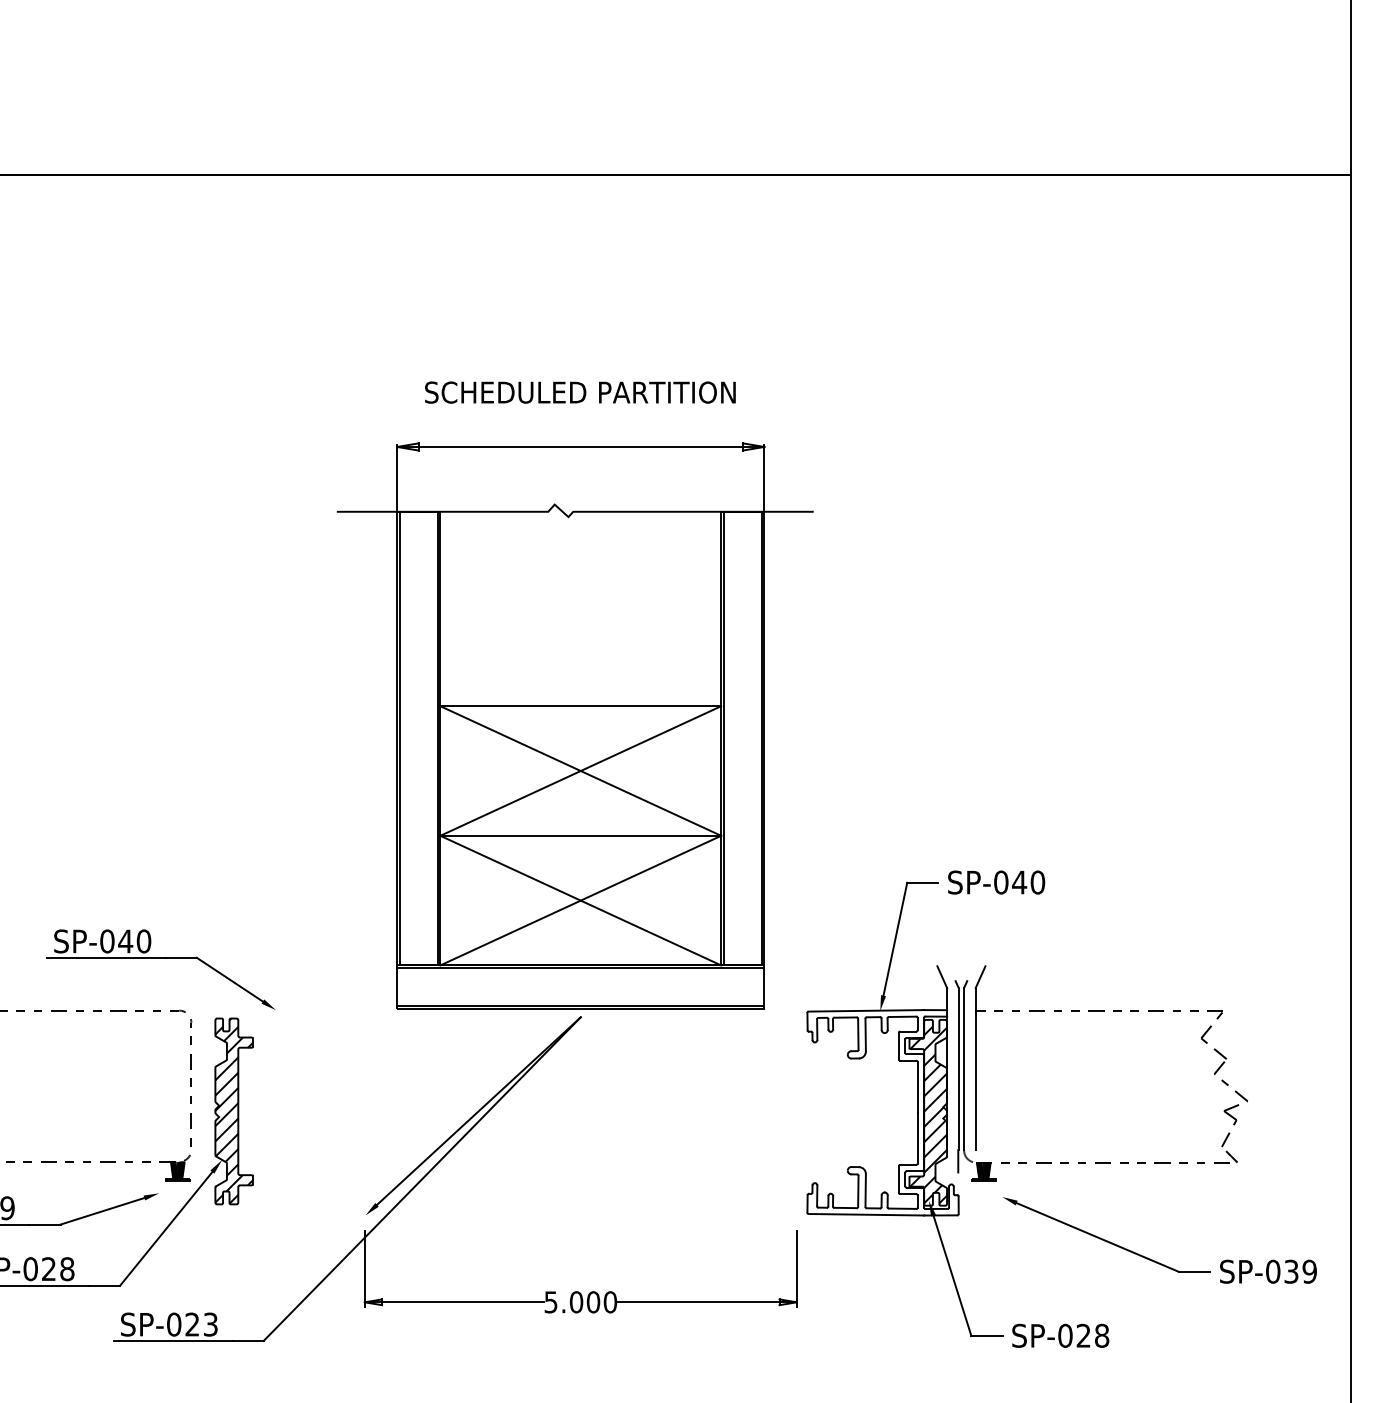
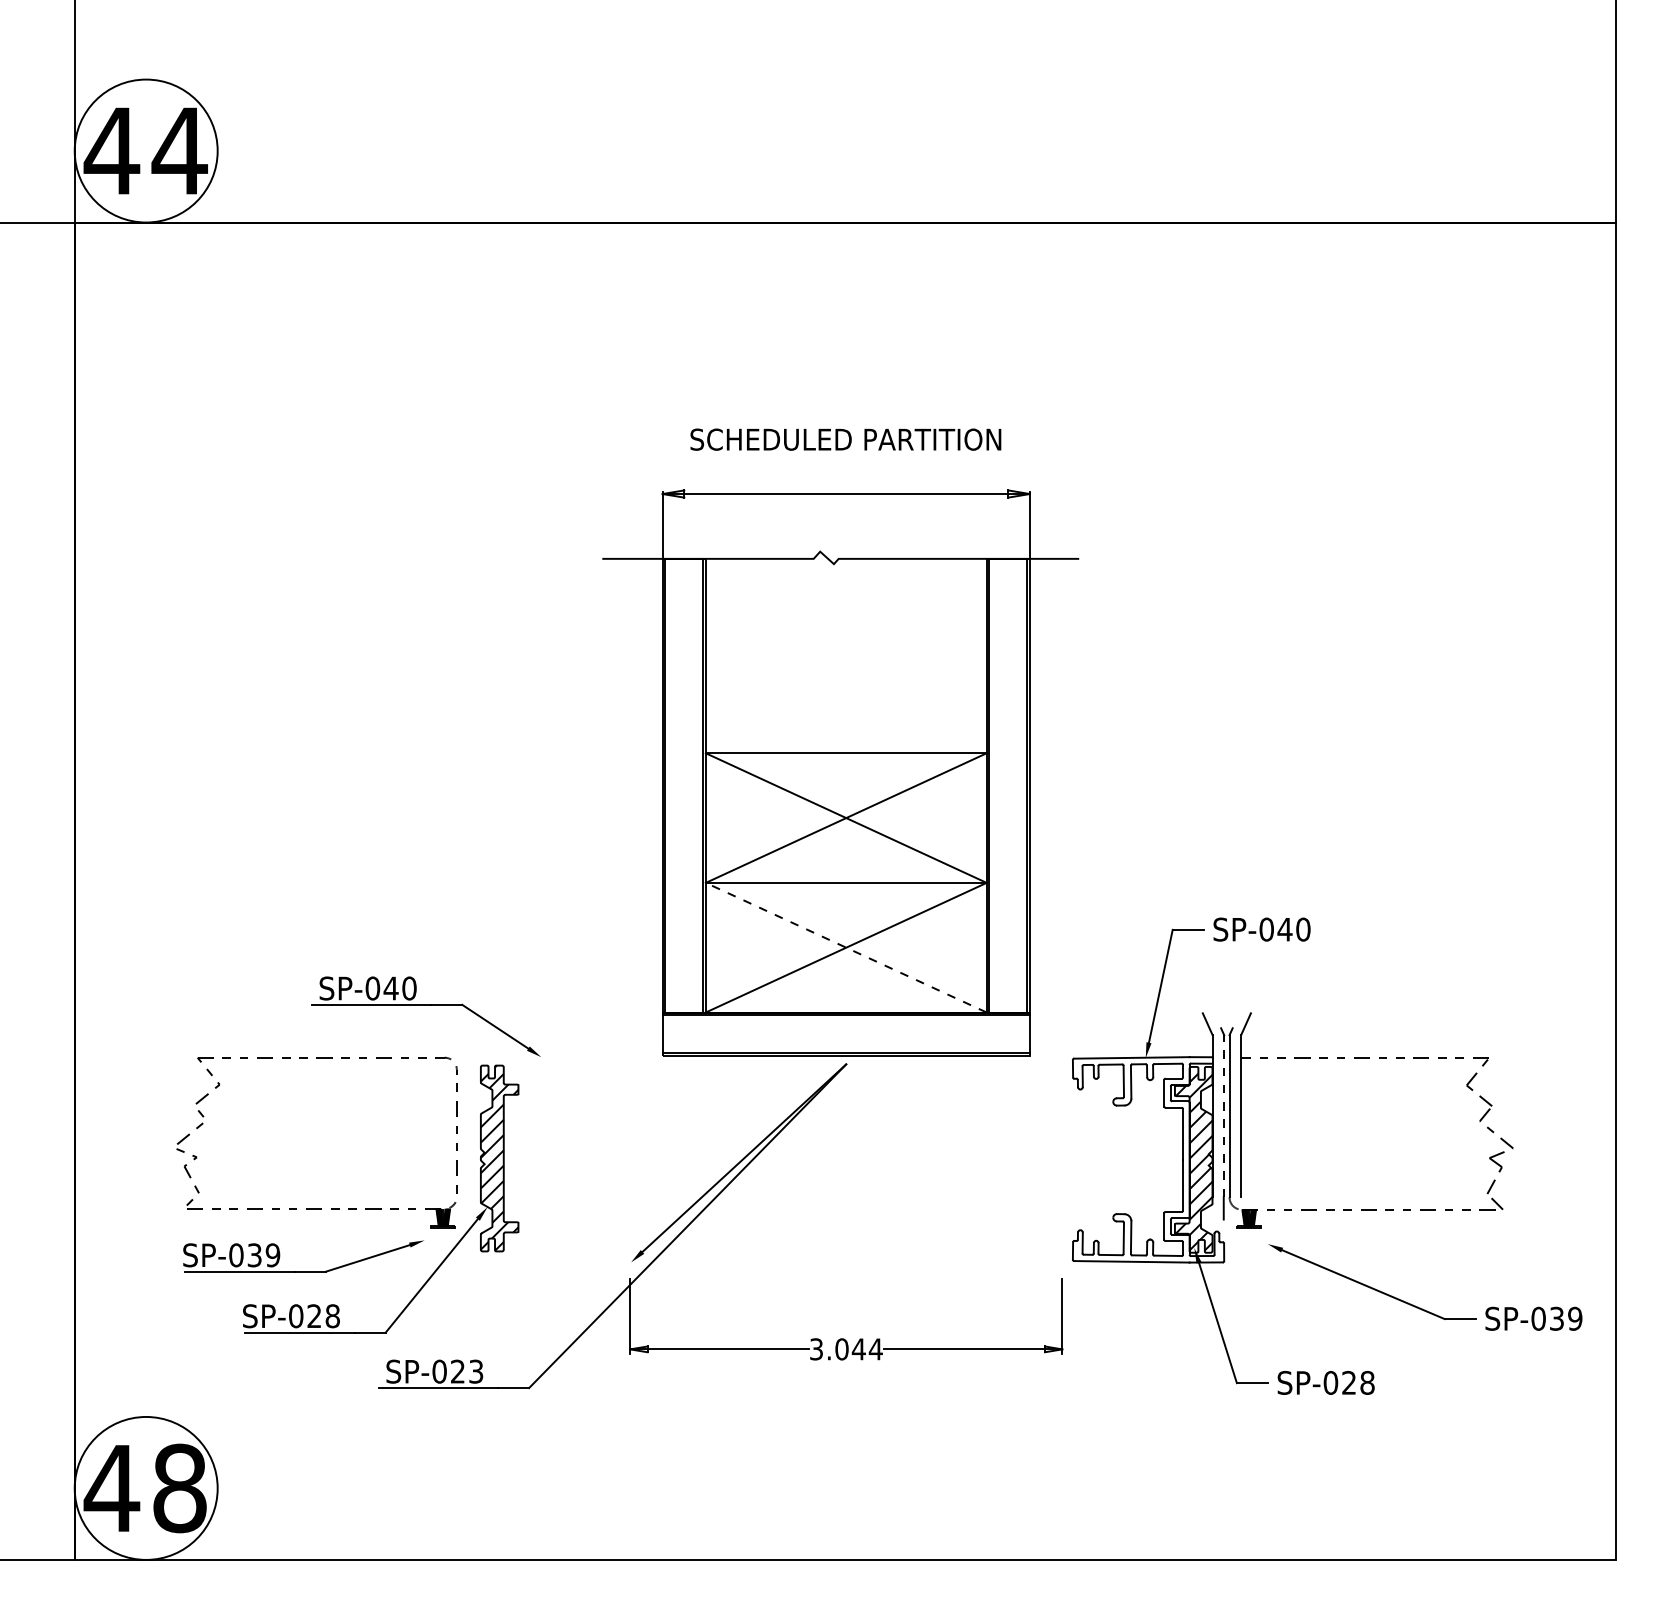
line: (581, 900) -> (846, 947), solid -> dashed
line: (959, 1068) -> (1224, 1115), solid -> dashed
text: (581, 1302) -> (846, 1349), 5.000 -> 3.044

